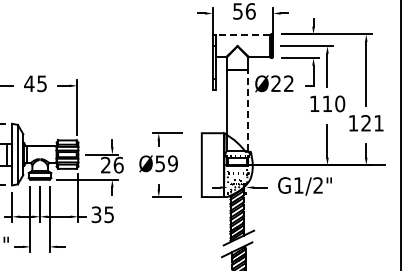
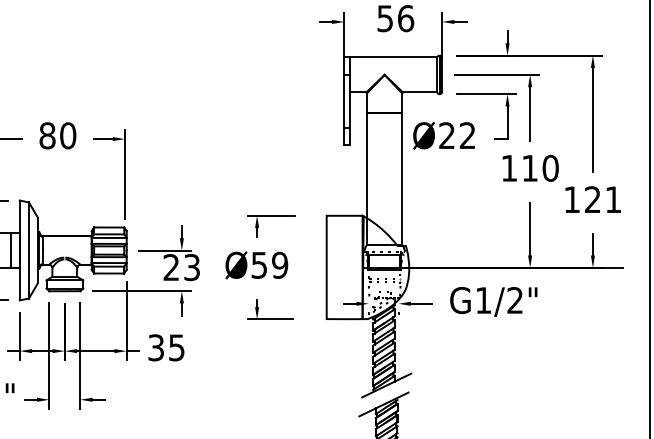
line: (243, 35) -> (394, 57), dashed -> solid
text: (35, 83) -> (57, 135), 45 -> 80
line: (248, 110) -> (402, 179), dashed -> solid
text: (118, 164) -> (191, 266), 26 -> 23

